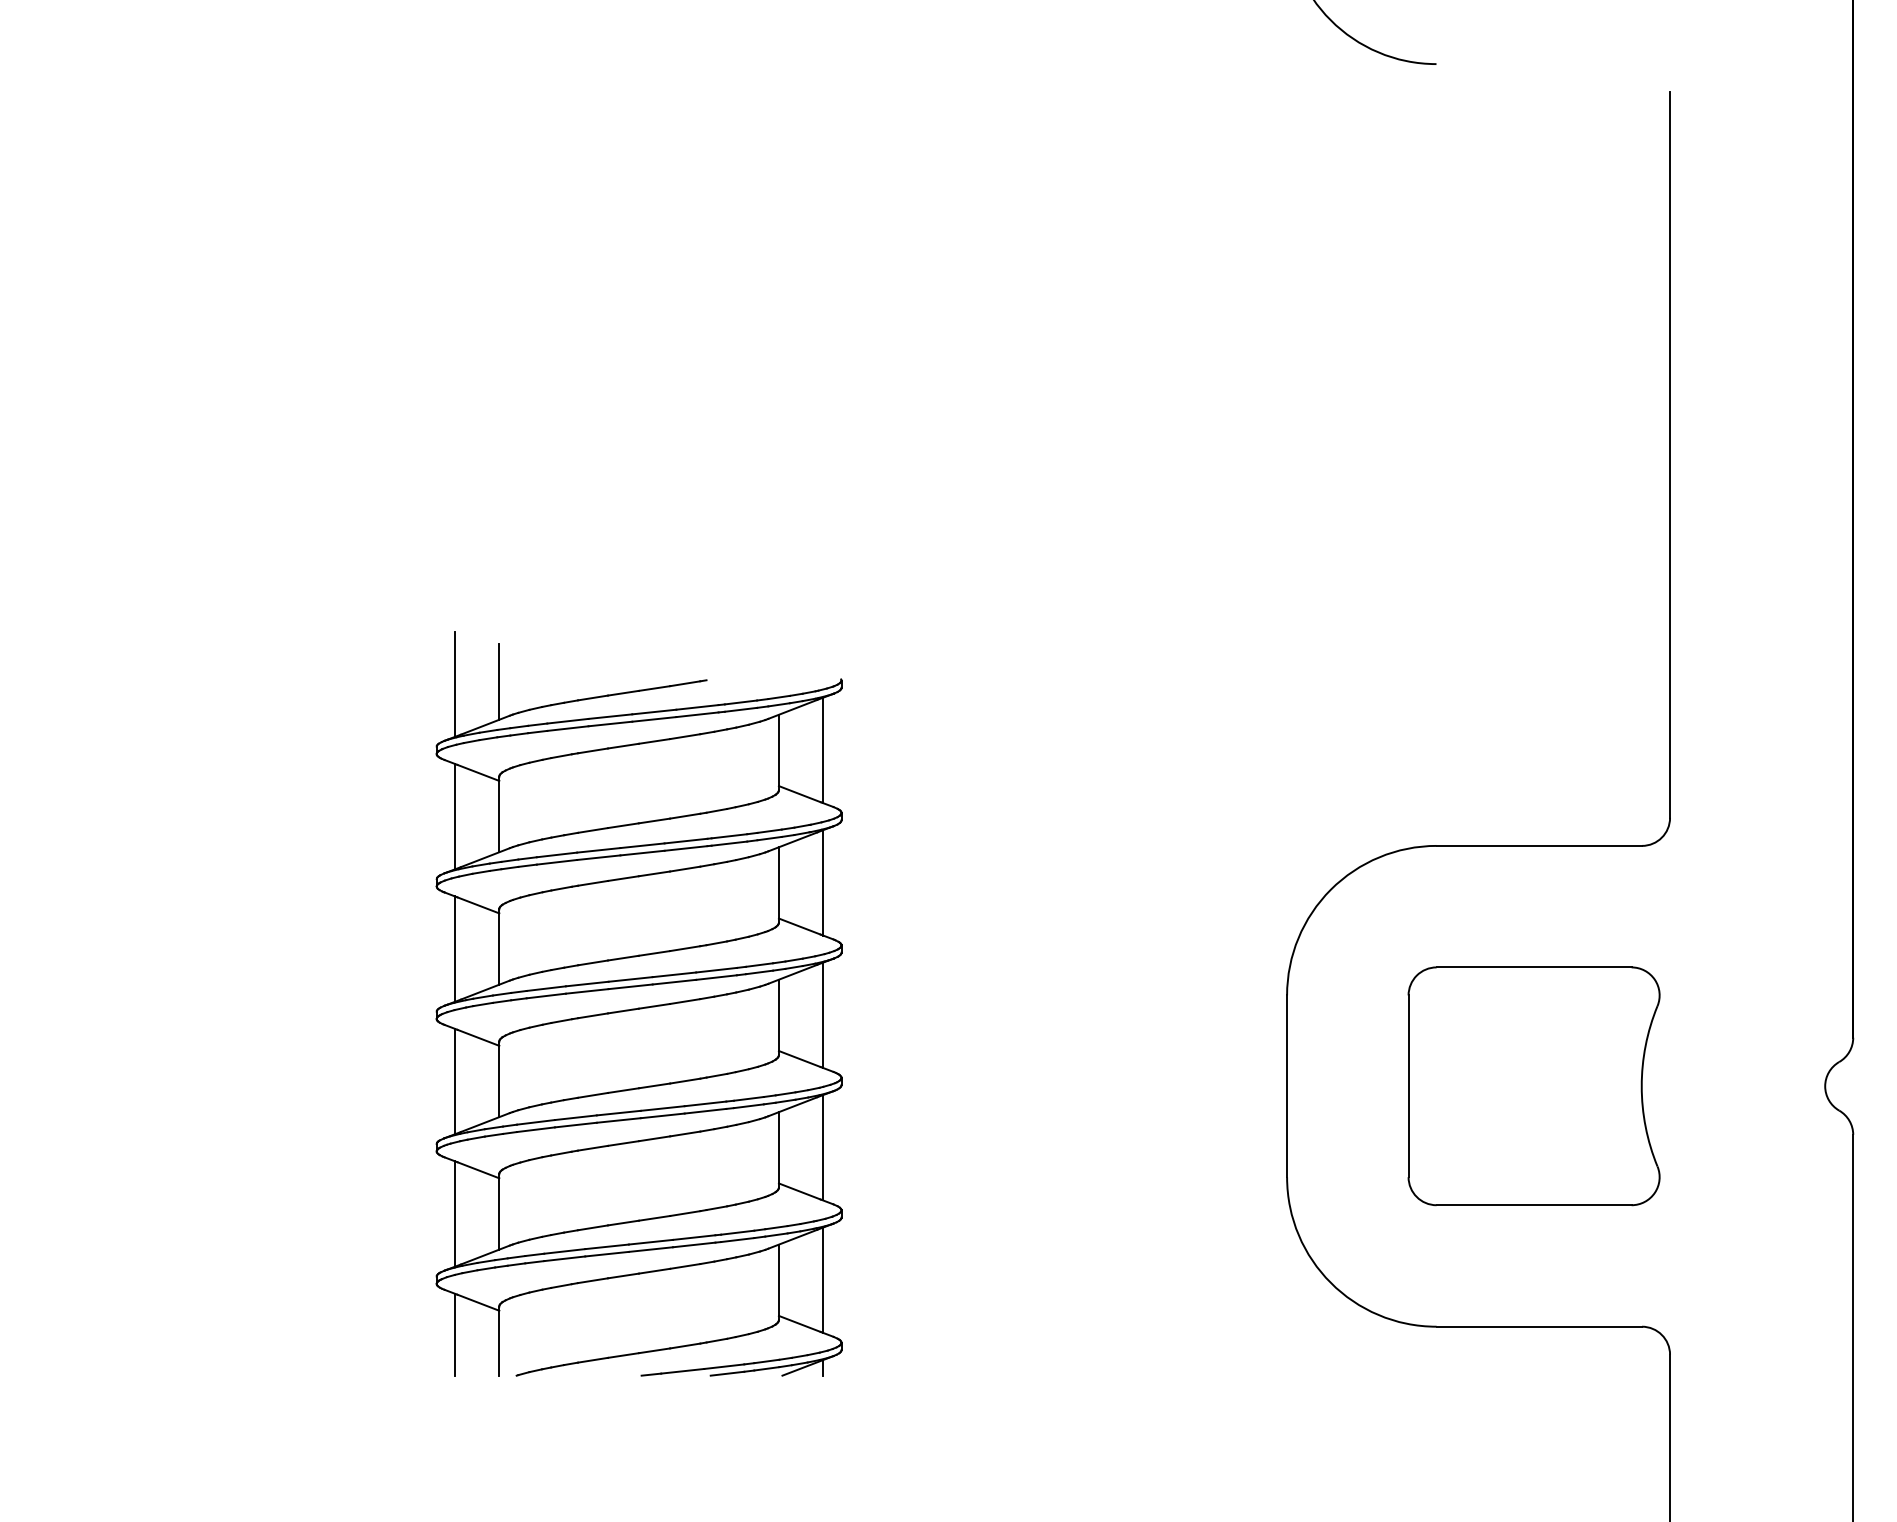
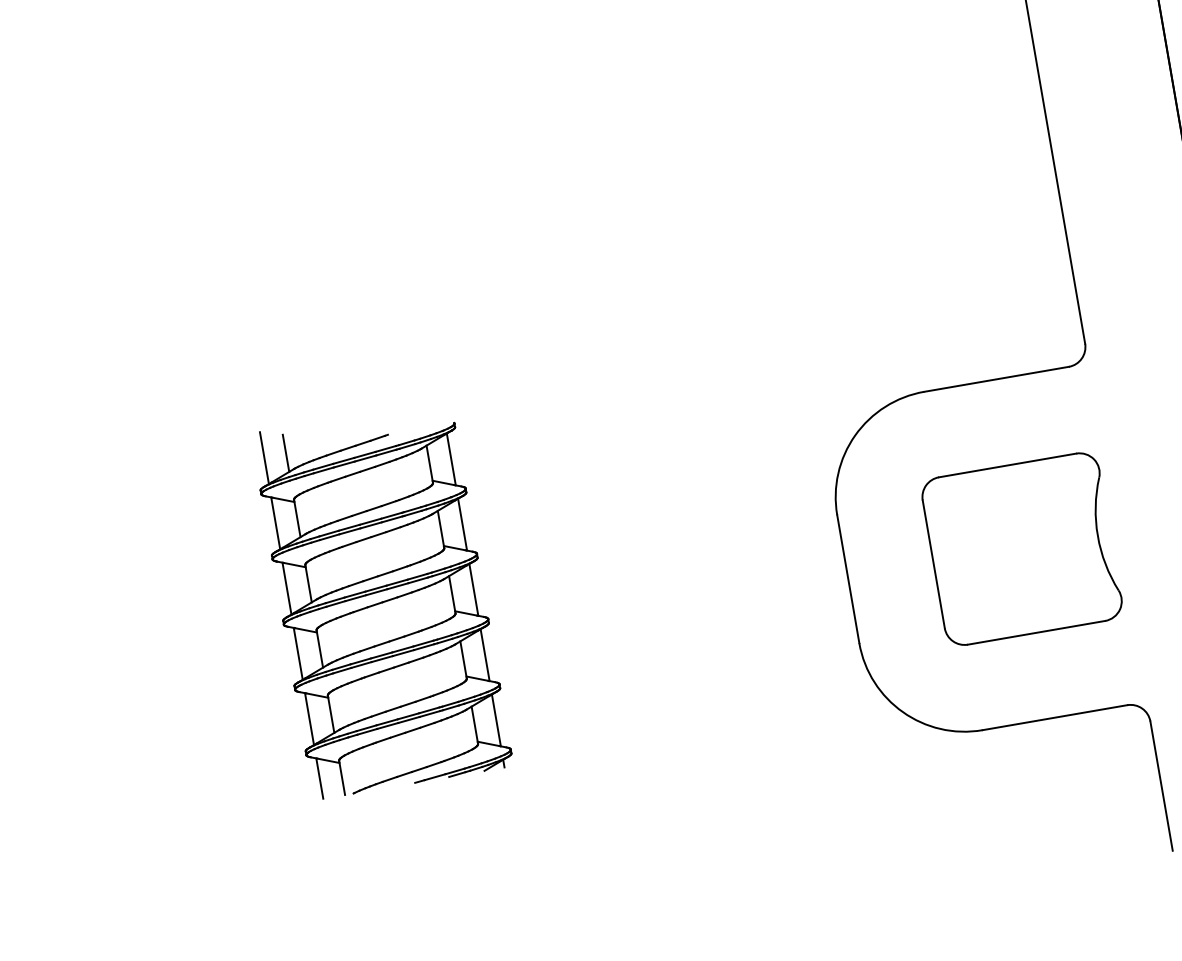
part: (638, 1003) -> (381, 599), size x0.7

